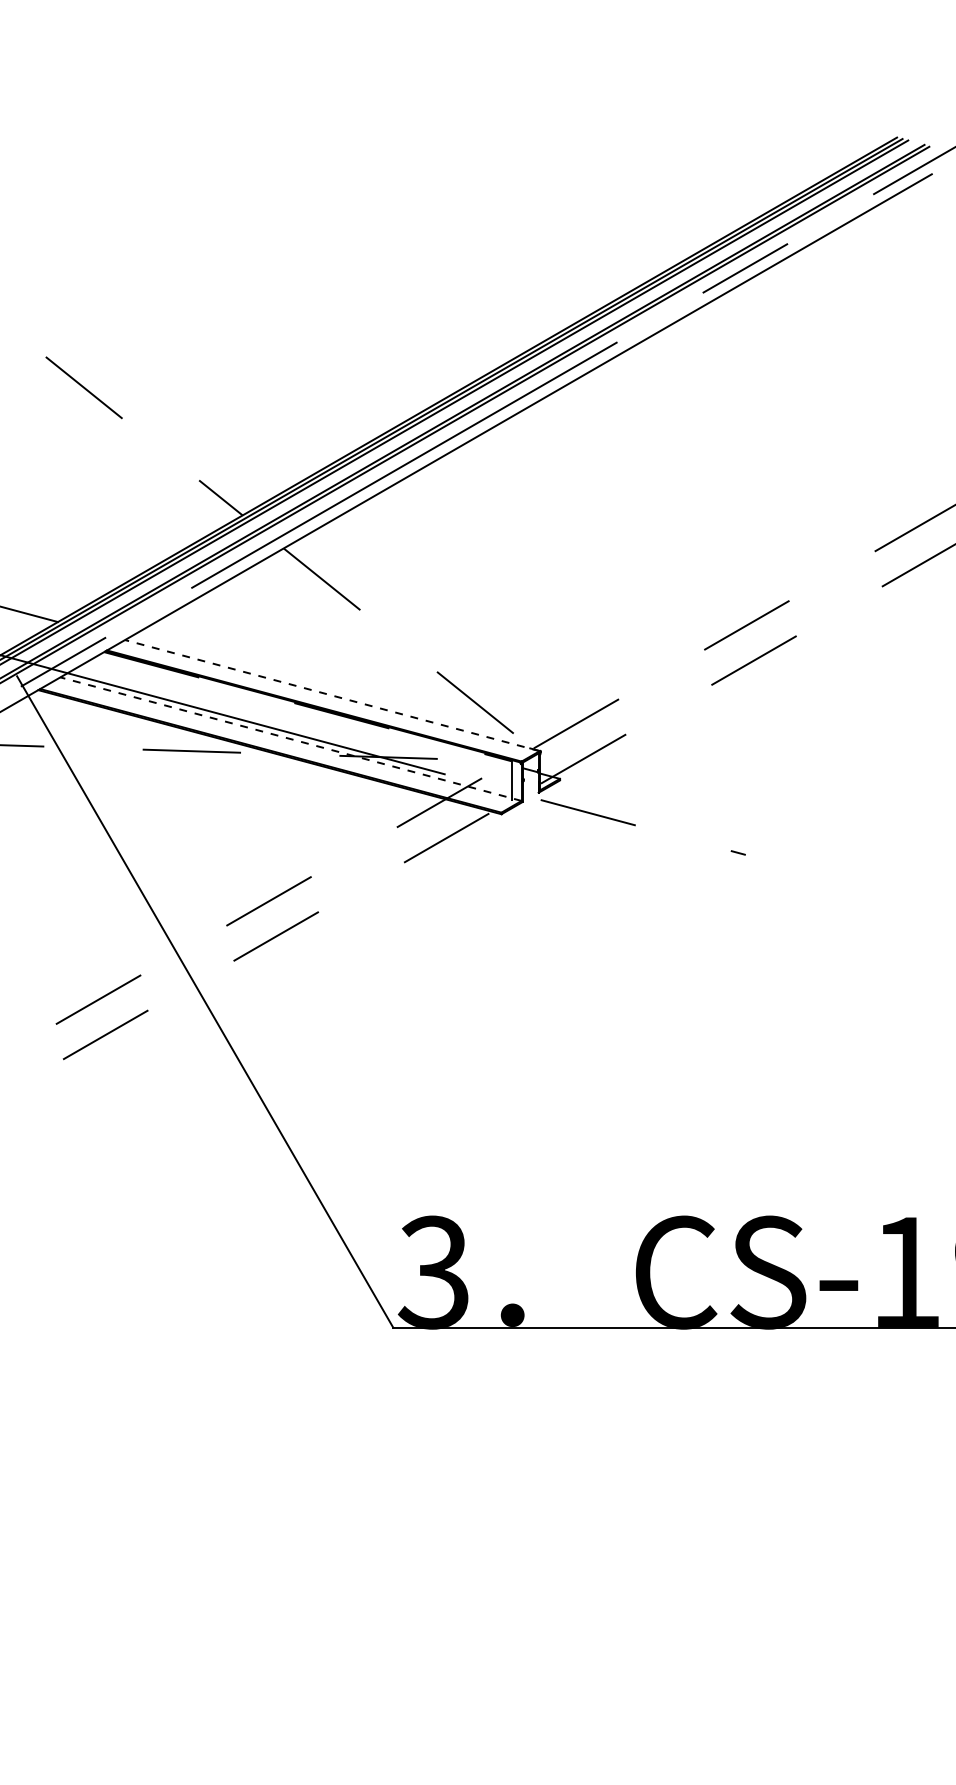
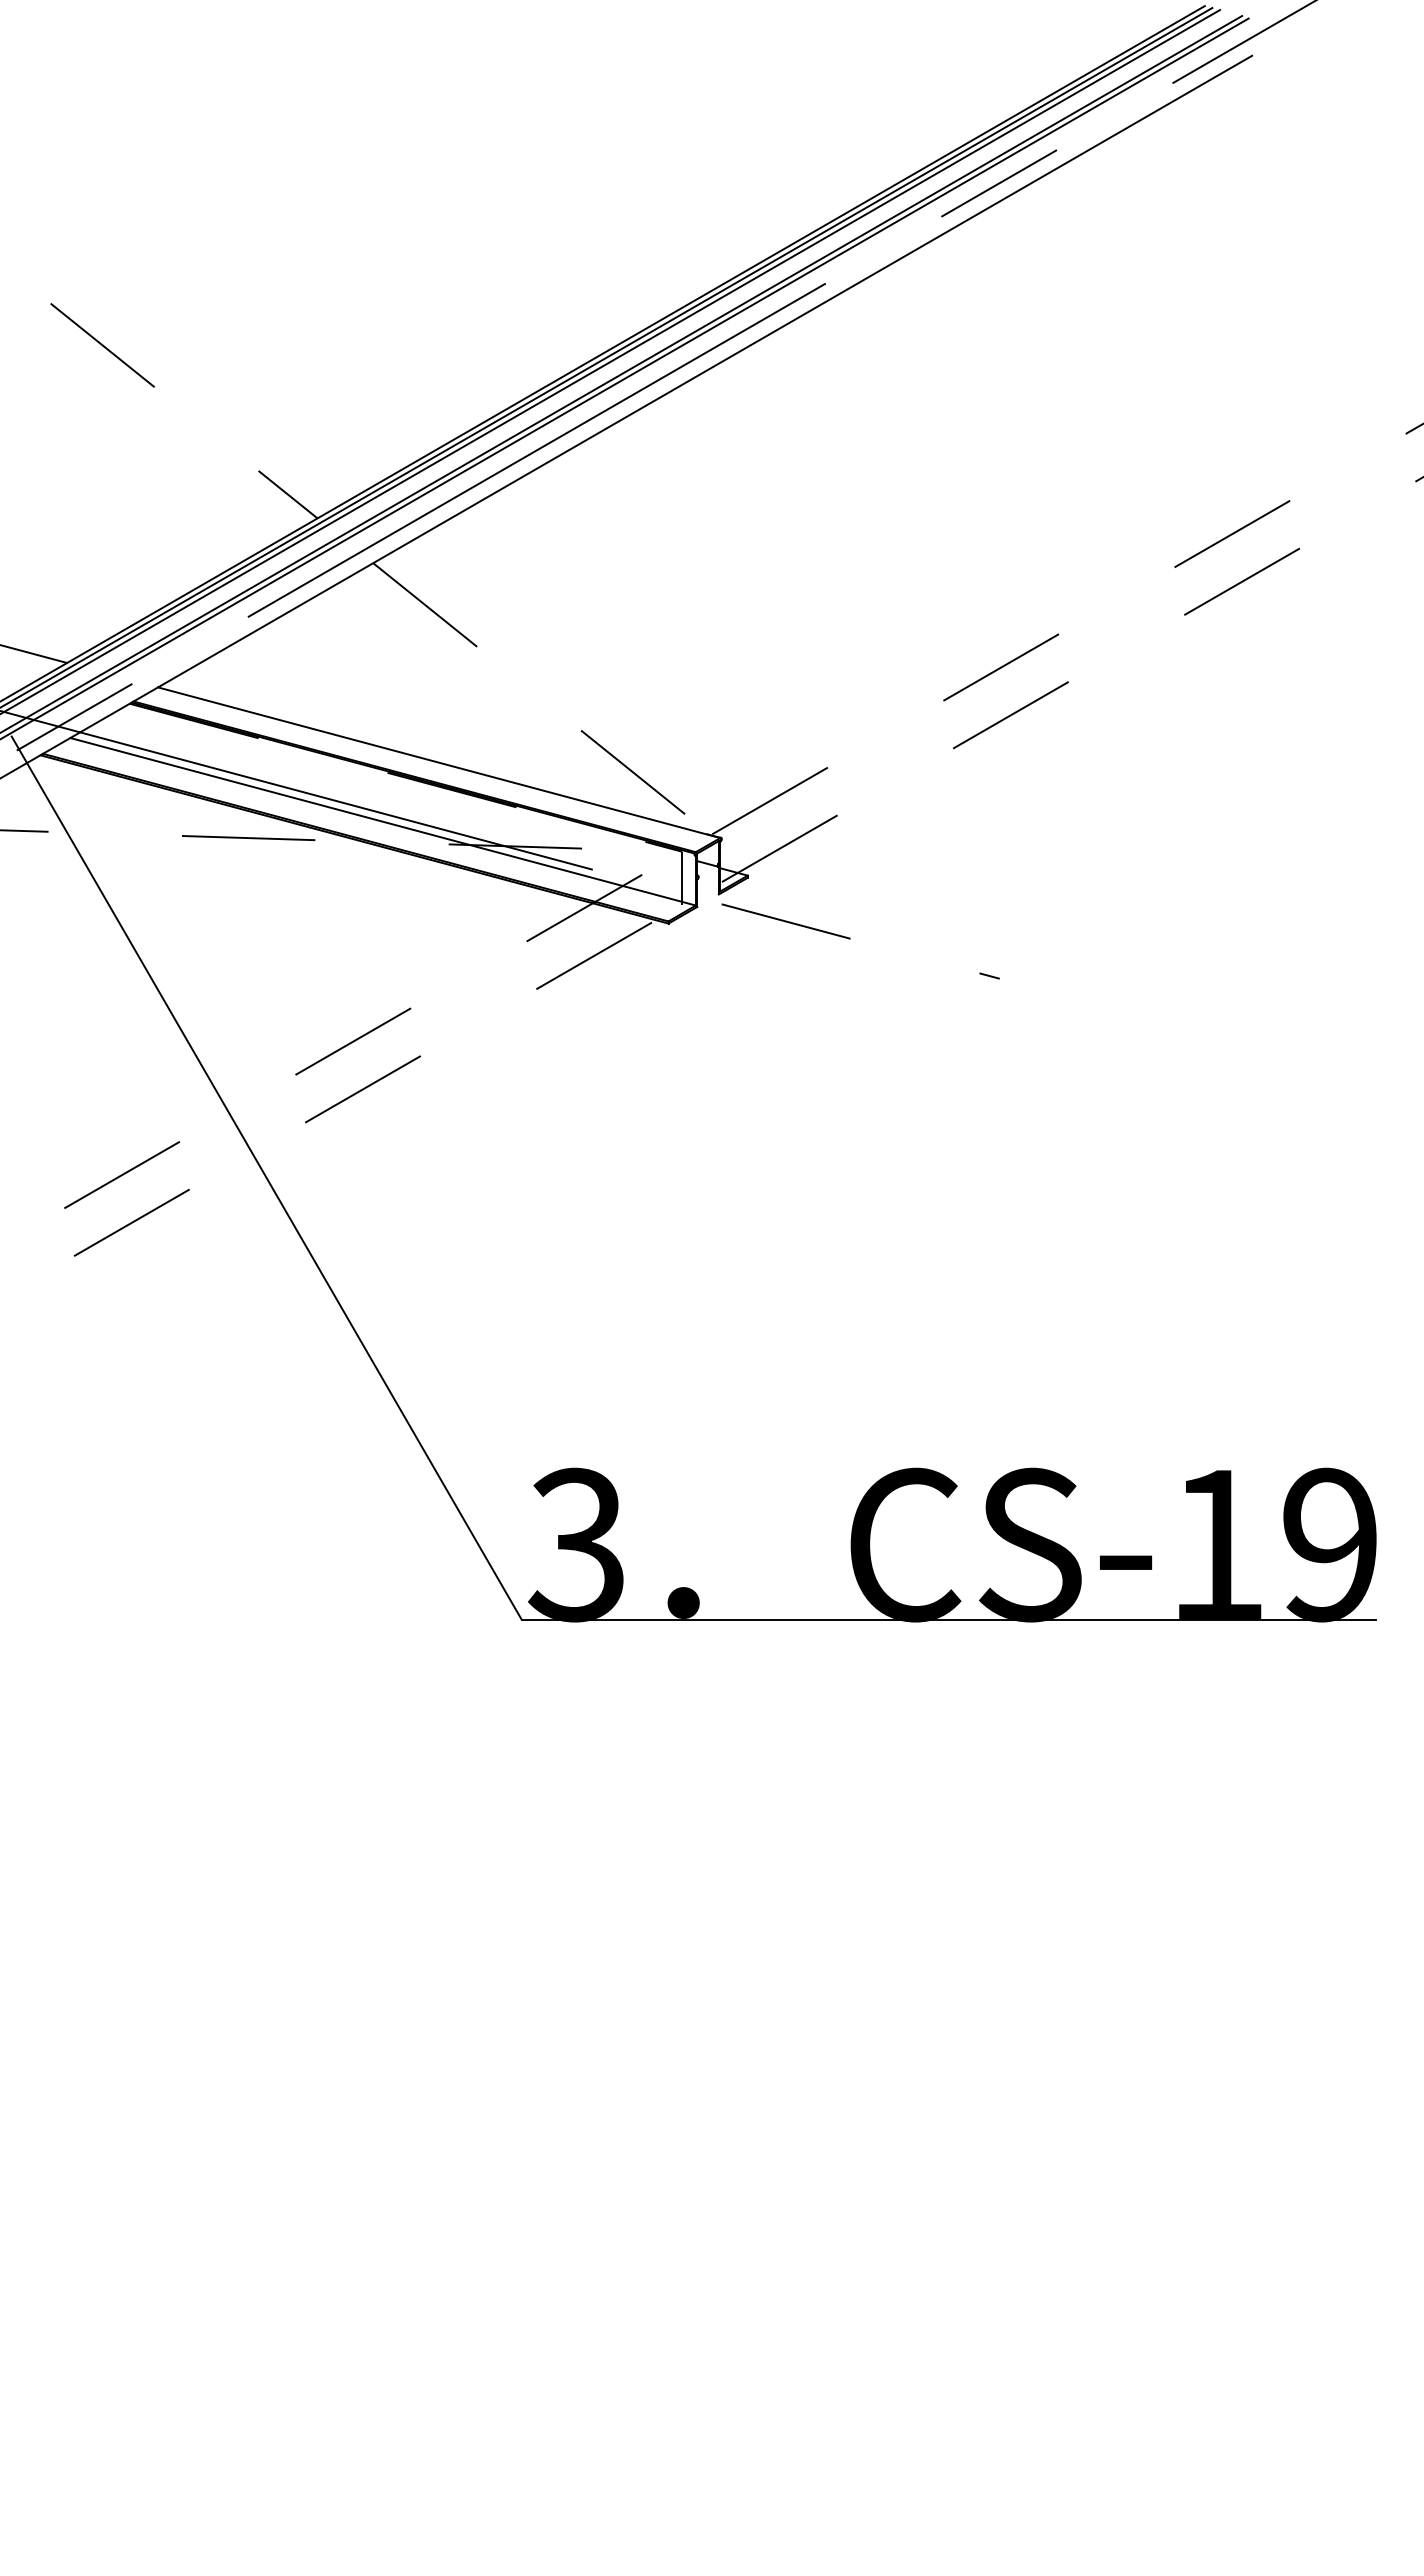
line: (331, 695) -> (438, 762), dashed -> solid
line: (291, 738) -> (383, 821), dashed -> solid

